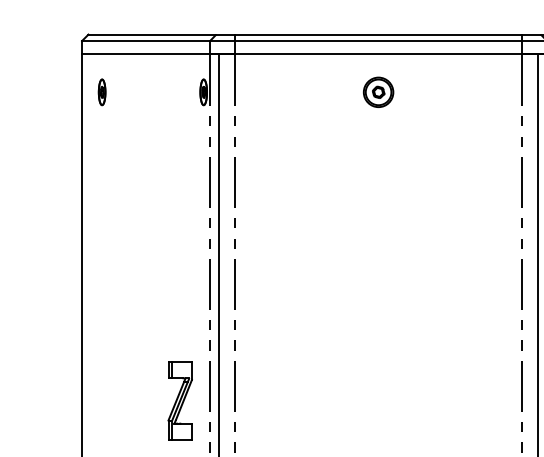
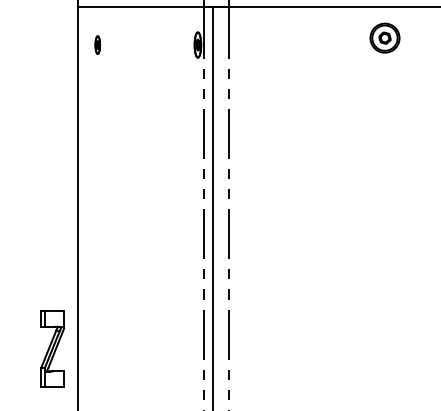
part: (378, 91) -> (384, 37), moved
part: (101, 92) -> (97, 45), size x0.7
part: (179, 400) -> (51, 348), moved

